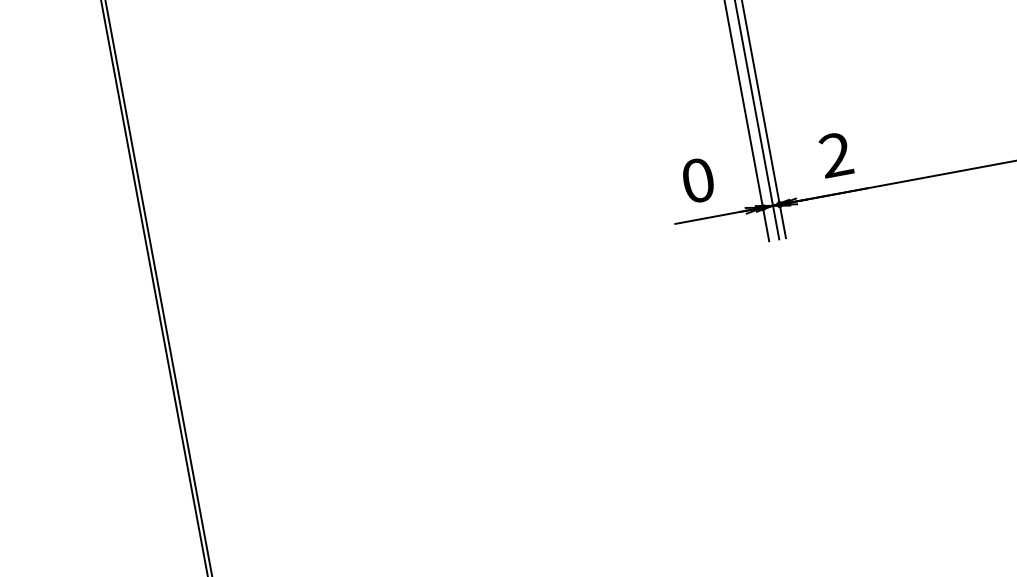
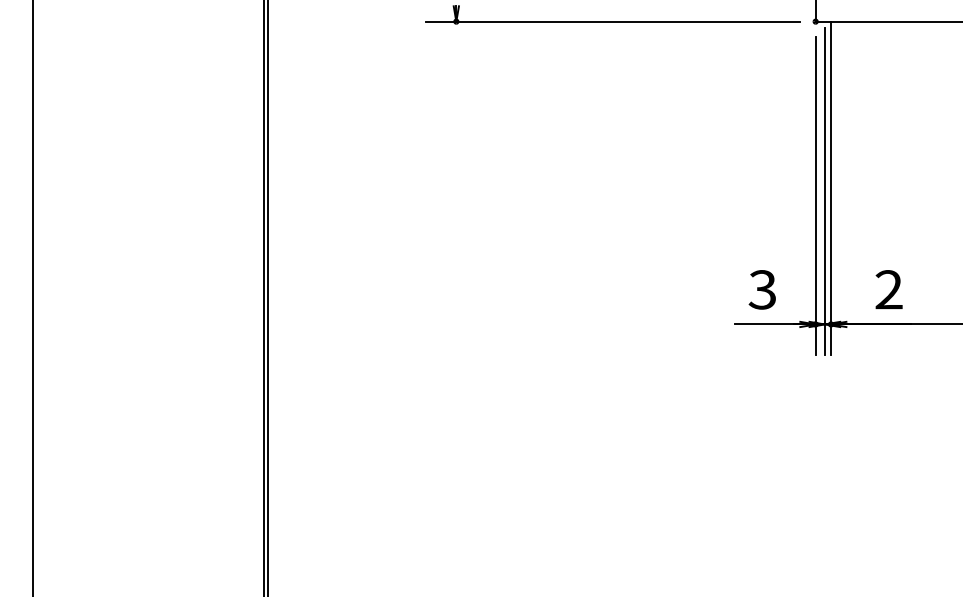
text: (697, 180) -> (762, 289), 0 -> 3

